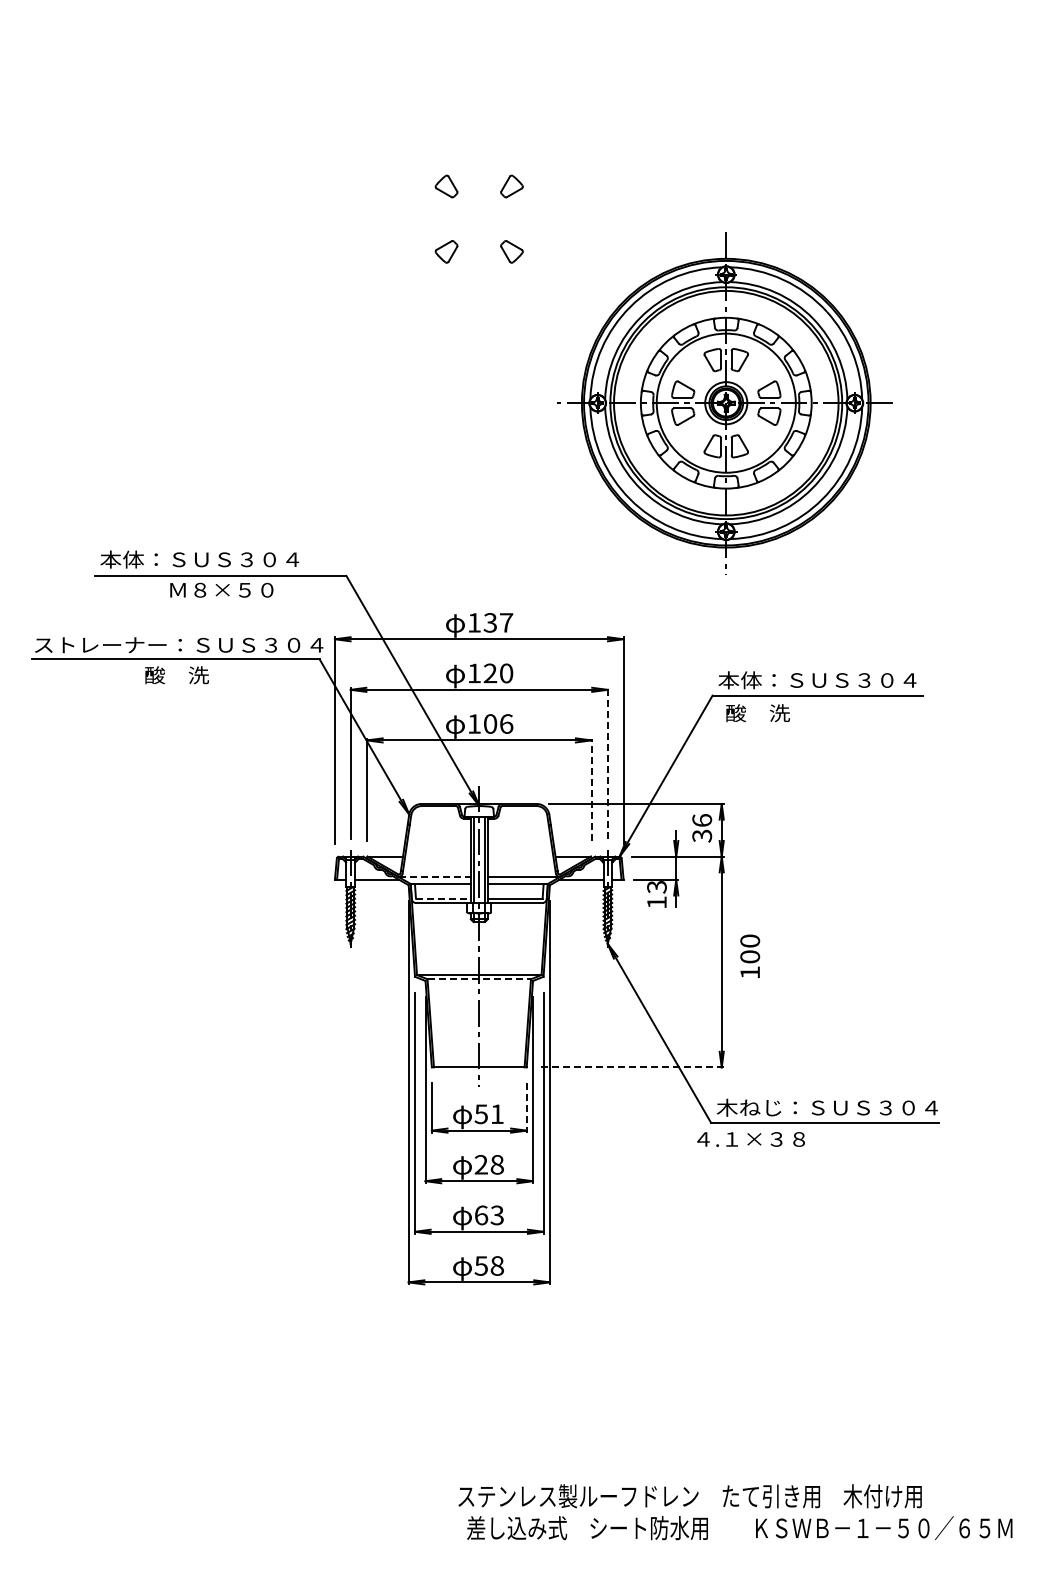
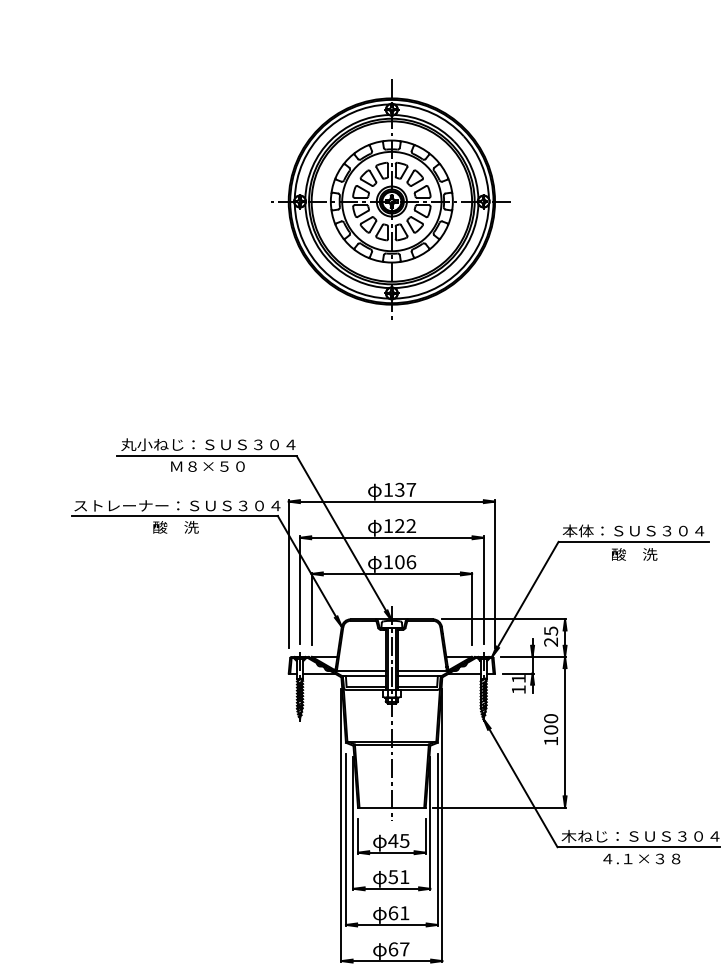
part: (724, 403) -> (390, 201), moved
text: (222, 559) -> (208, 444), 本体：ＳＵＳ３０４ -> 丸小ねじ：ＳＵＳ３０４
text: (506, 673) -> (411, 526), 120 -> 122
text: (757, 713) -> (634, 554), moved
line: (607, 762) -> (483, 589), dashed -> solid
line: (591, 789) -> (472, 608), dashed -> solid
text: (702, 828) -> (551, 636), 36 -> 25
line: (434, 876) -> (359, 671), dashed -> solid
text: (656, 887) -> (518, 678), 13 -> 11
line: (443, 898) -> (366, 686), dashed -> solid
text: (750, 955) -> (551, 728), moved
line: (479, 979) -> (392, 744), dashed -> solid
line: (629, 1067) -> (499, 807), dashed -> solid
line: (526, 1107) -> (425, 836), dashed -> solid
text: (488, 1114) -> (398, 841), 51 -> 45
text: (750, 1139) -> (641, 859), moved
text: (488, 1164) -> (398, 876), 28 -> 51
text: (496, 1215) -> (404, 913), 63 -> 61
text: (488, 1265) -> (398, 949), 58 -> 67

